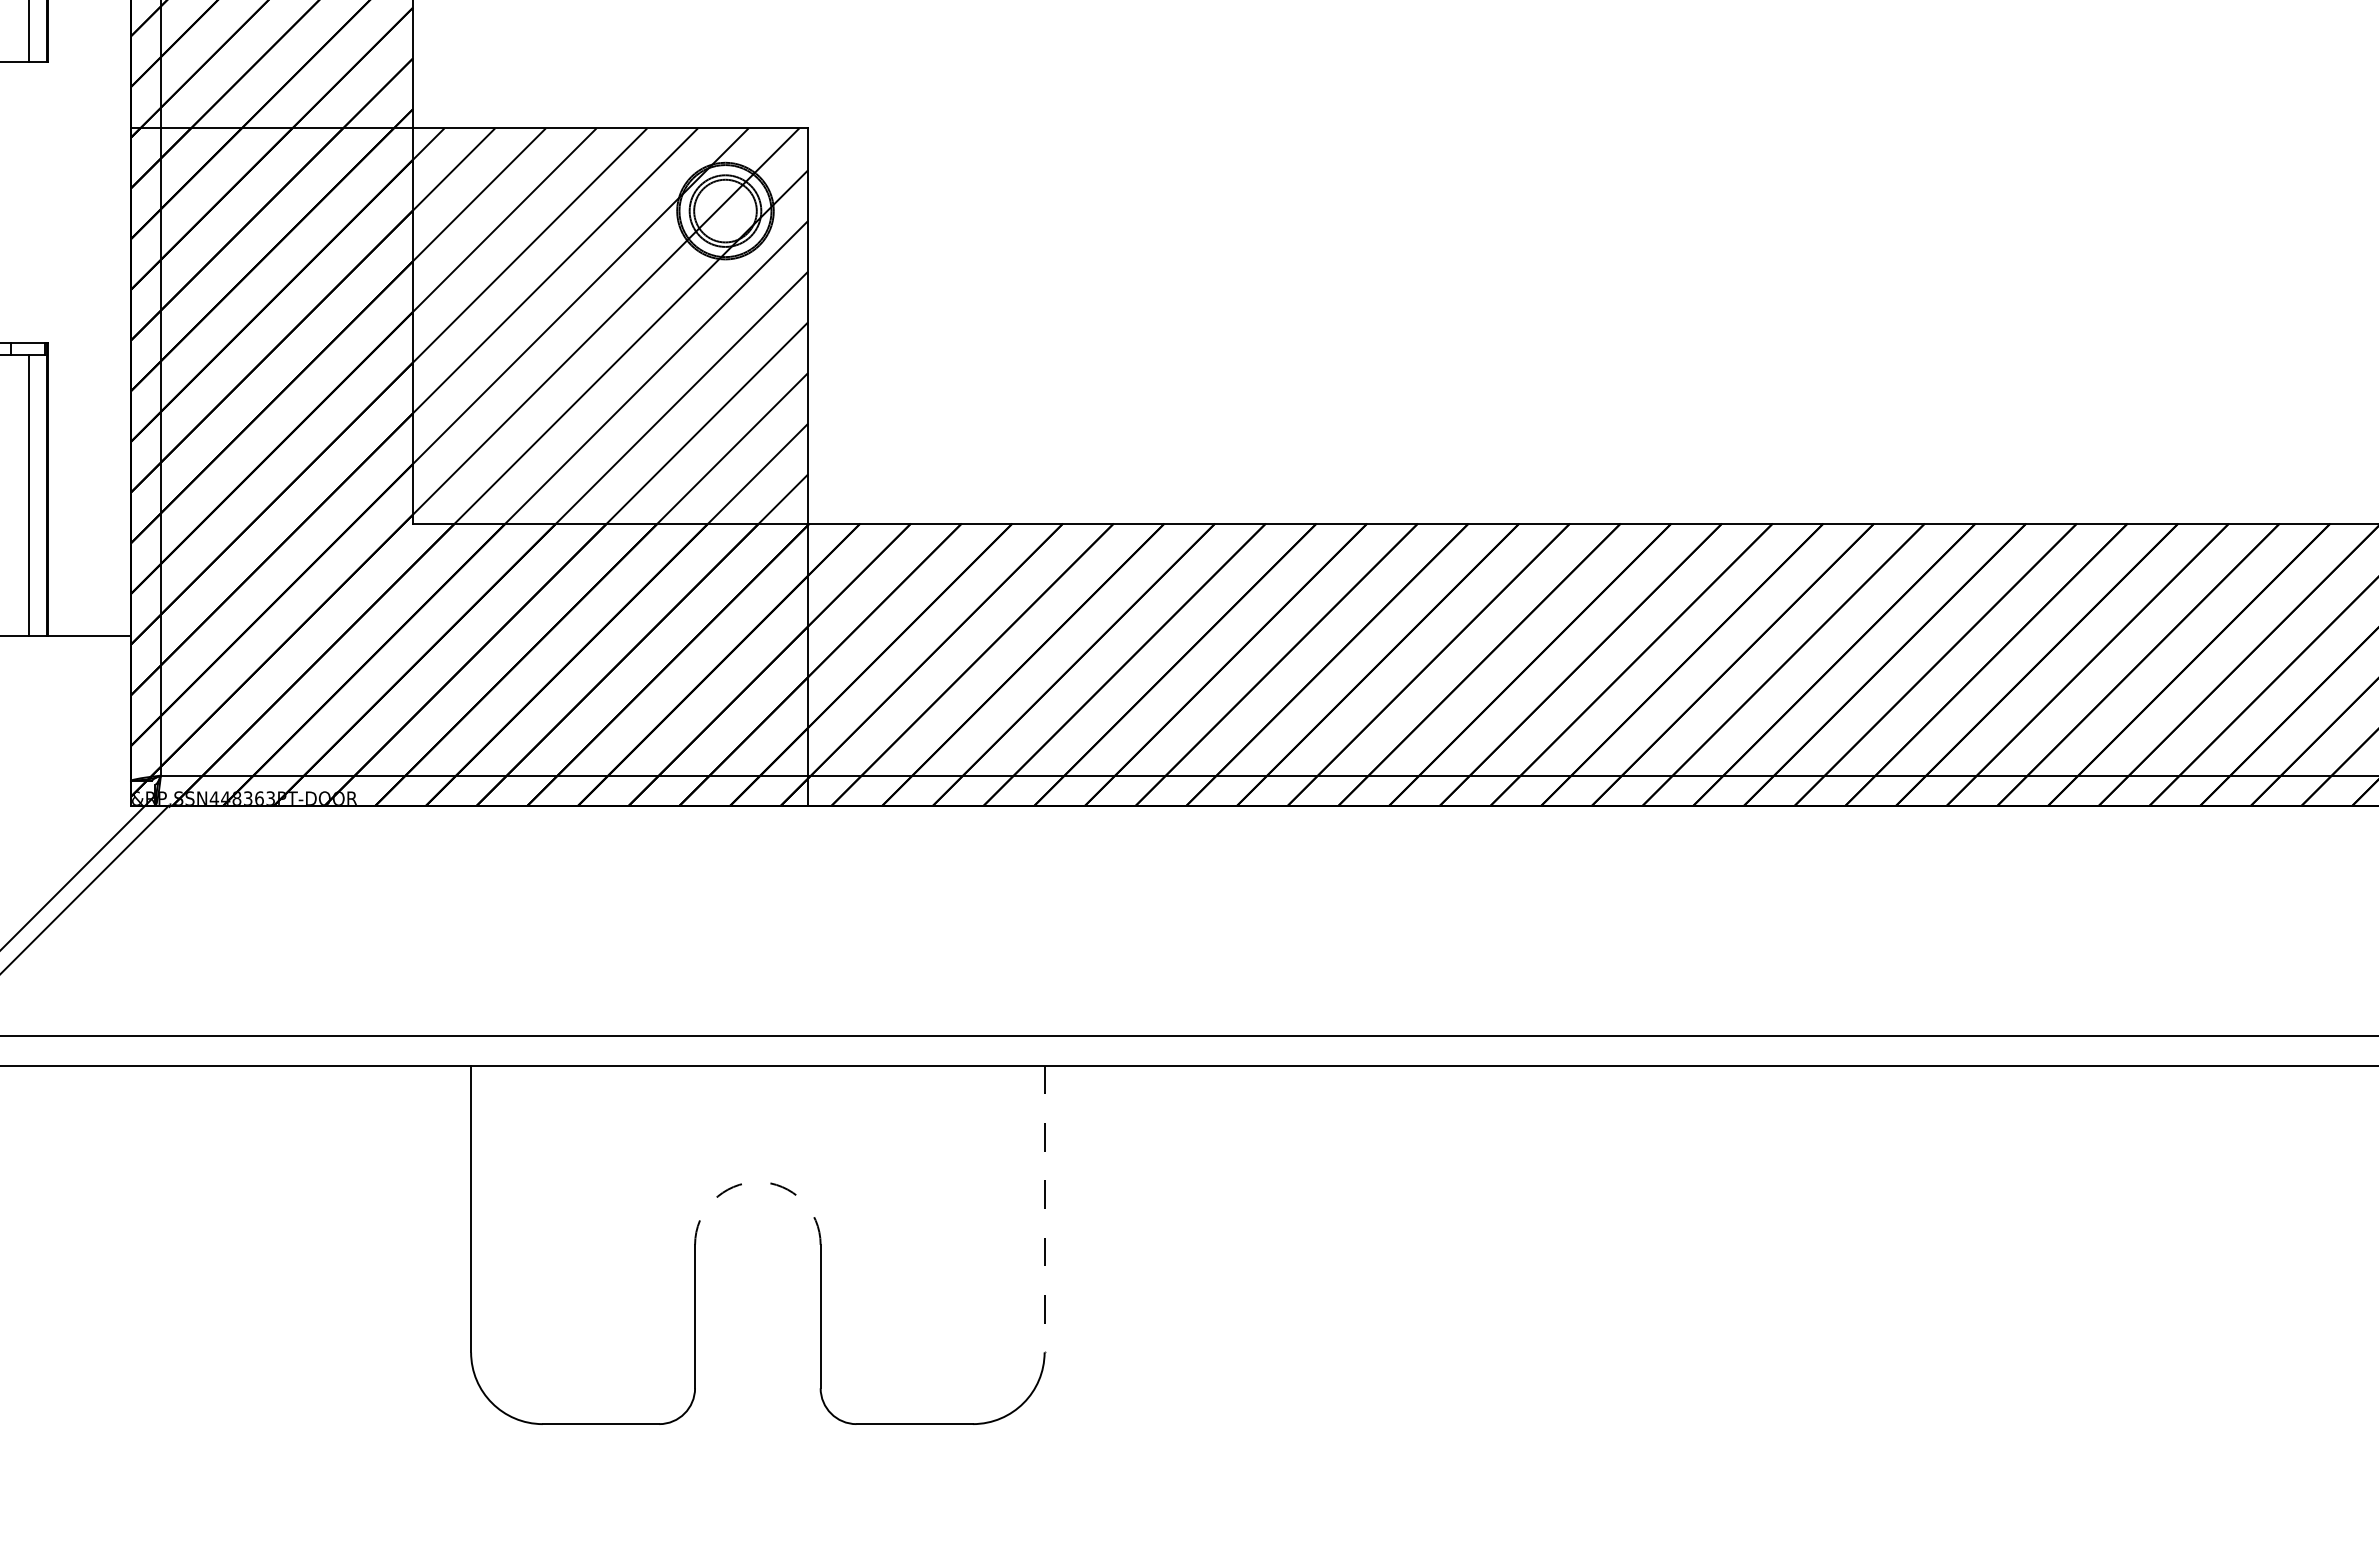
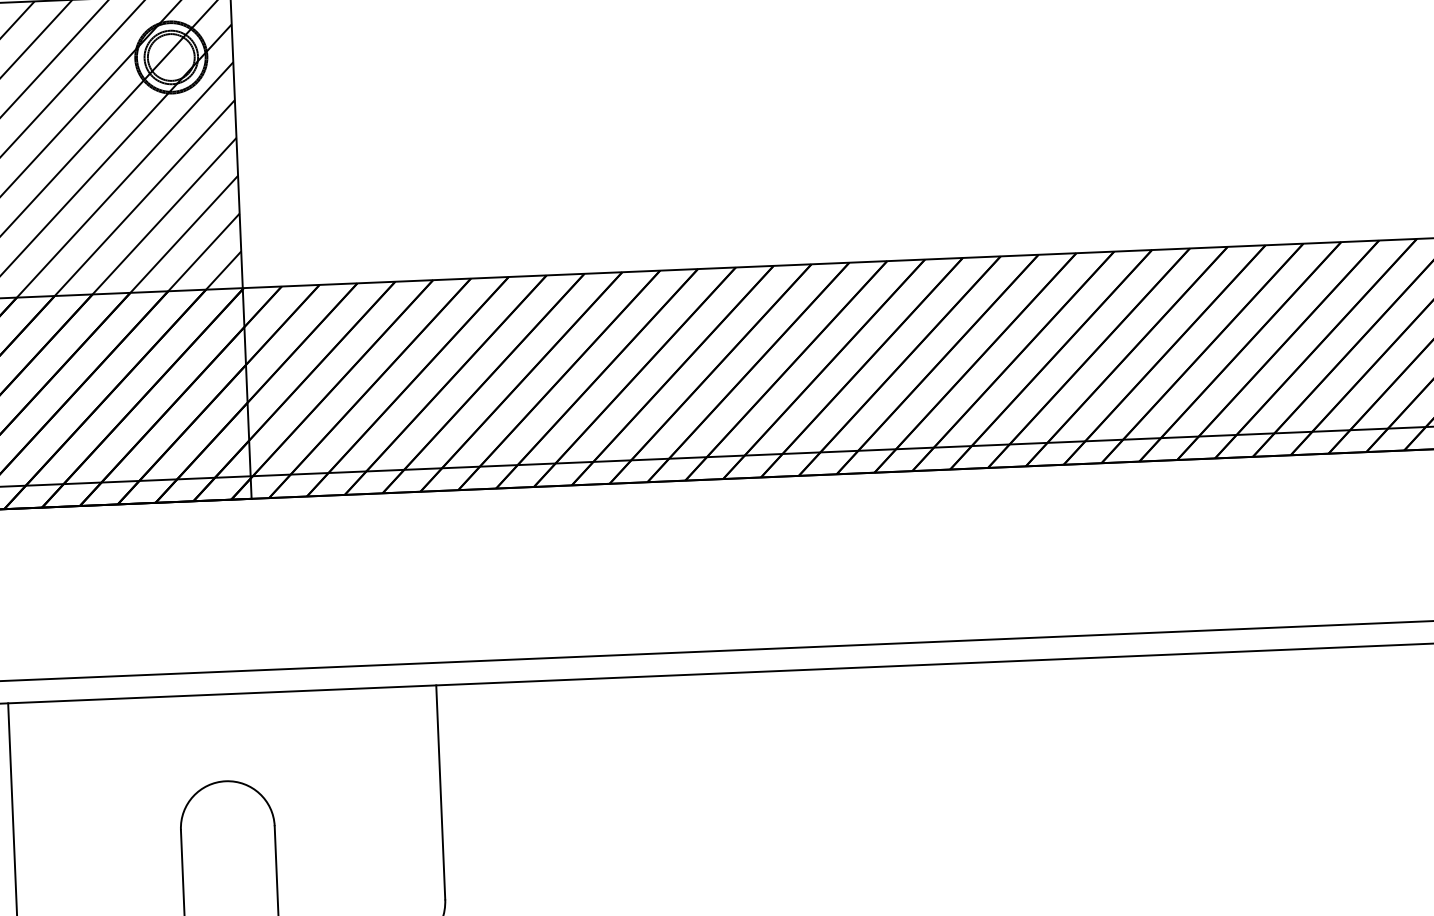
arc: (757, 1182) -> (225, 781), dashed -> solid
line: (1044, 1209) -> (440, 792), dashed -> solid

